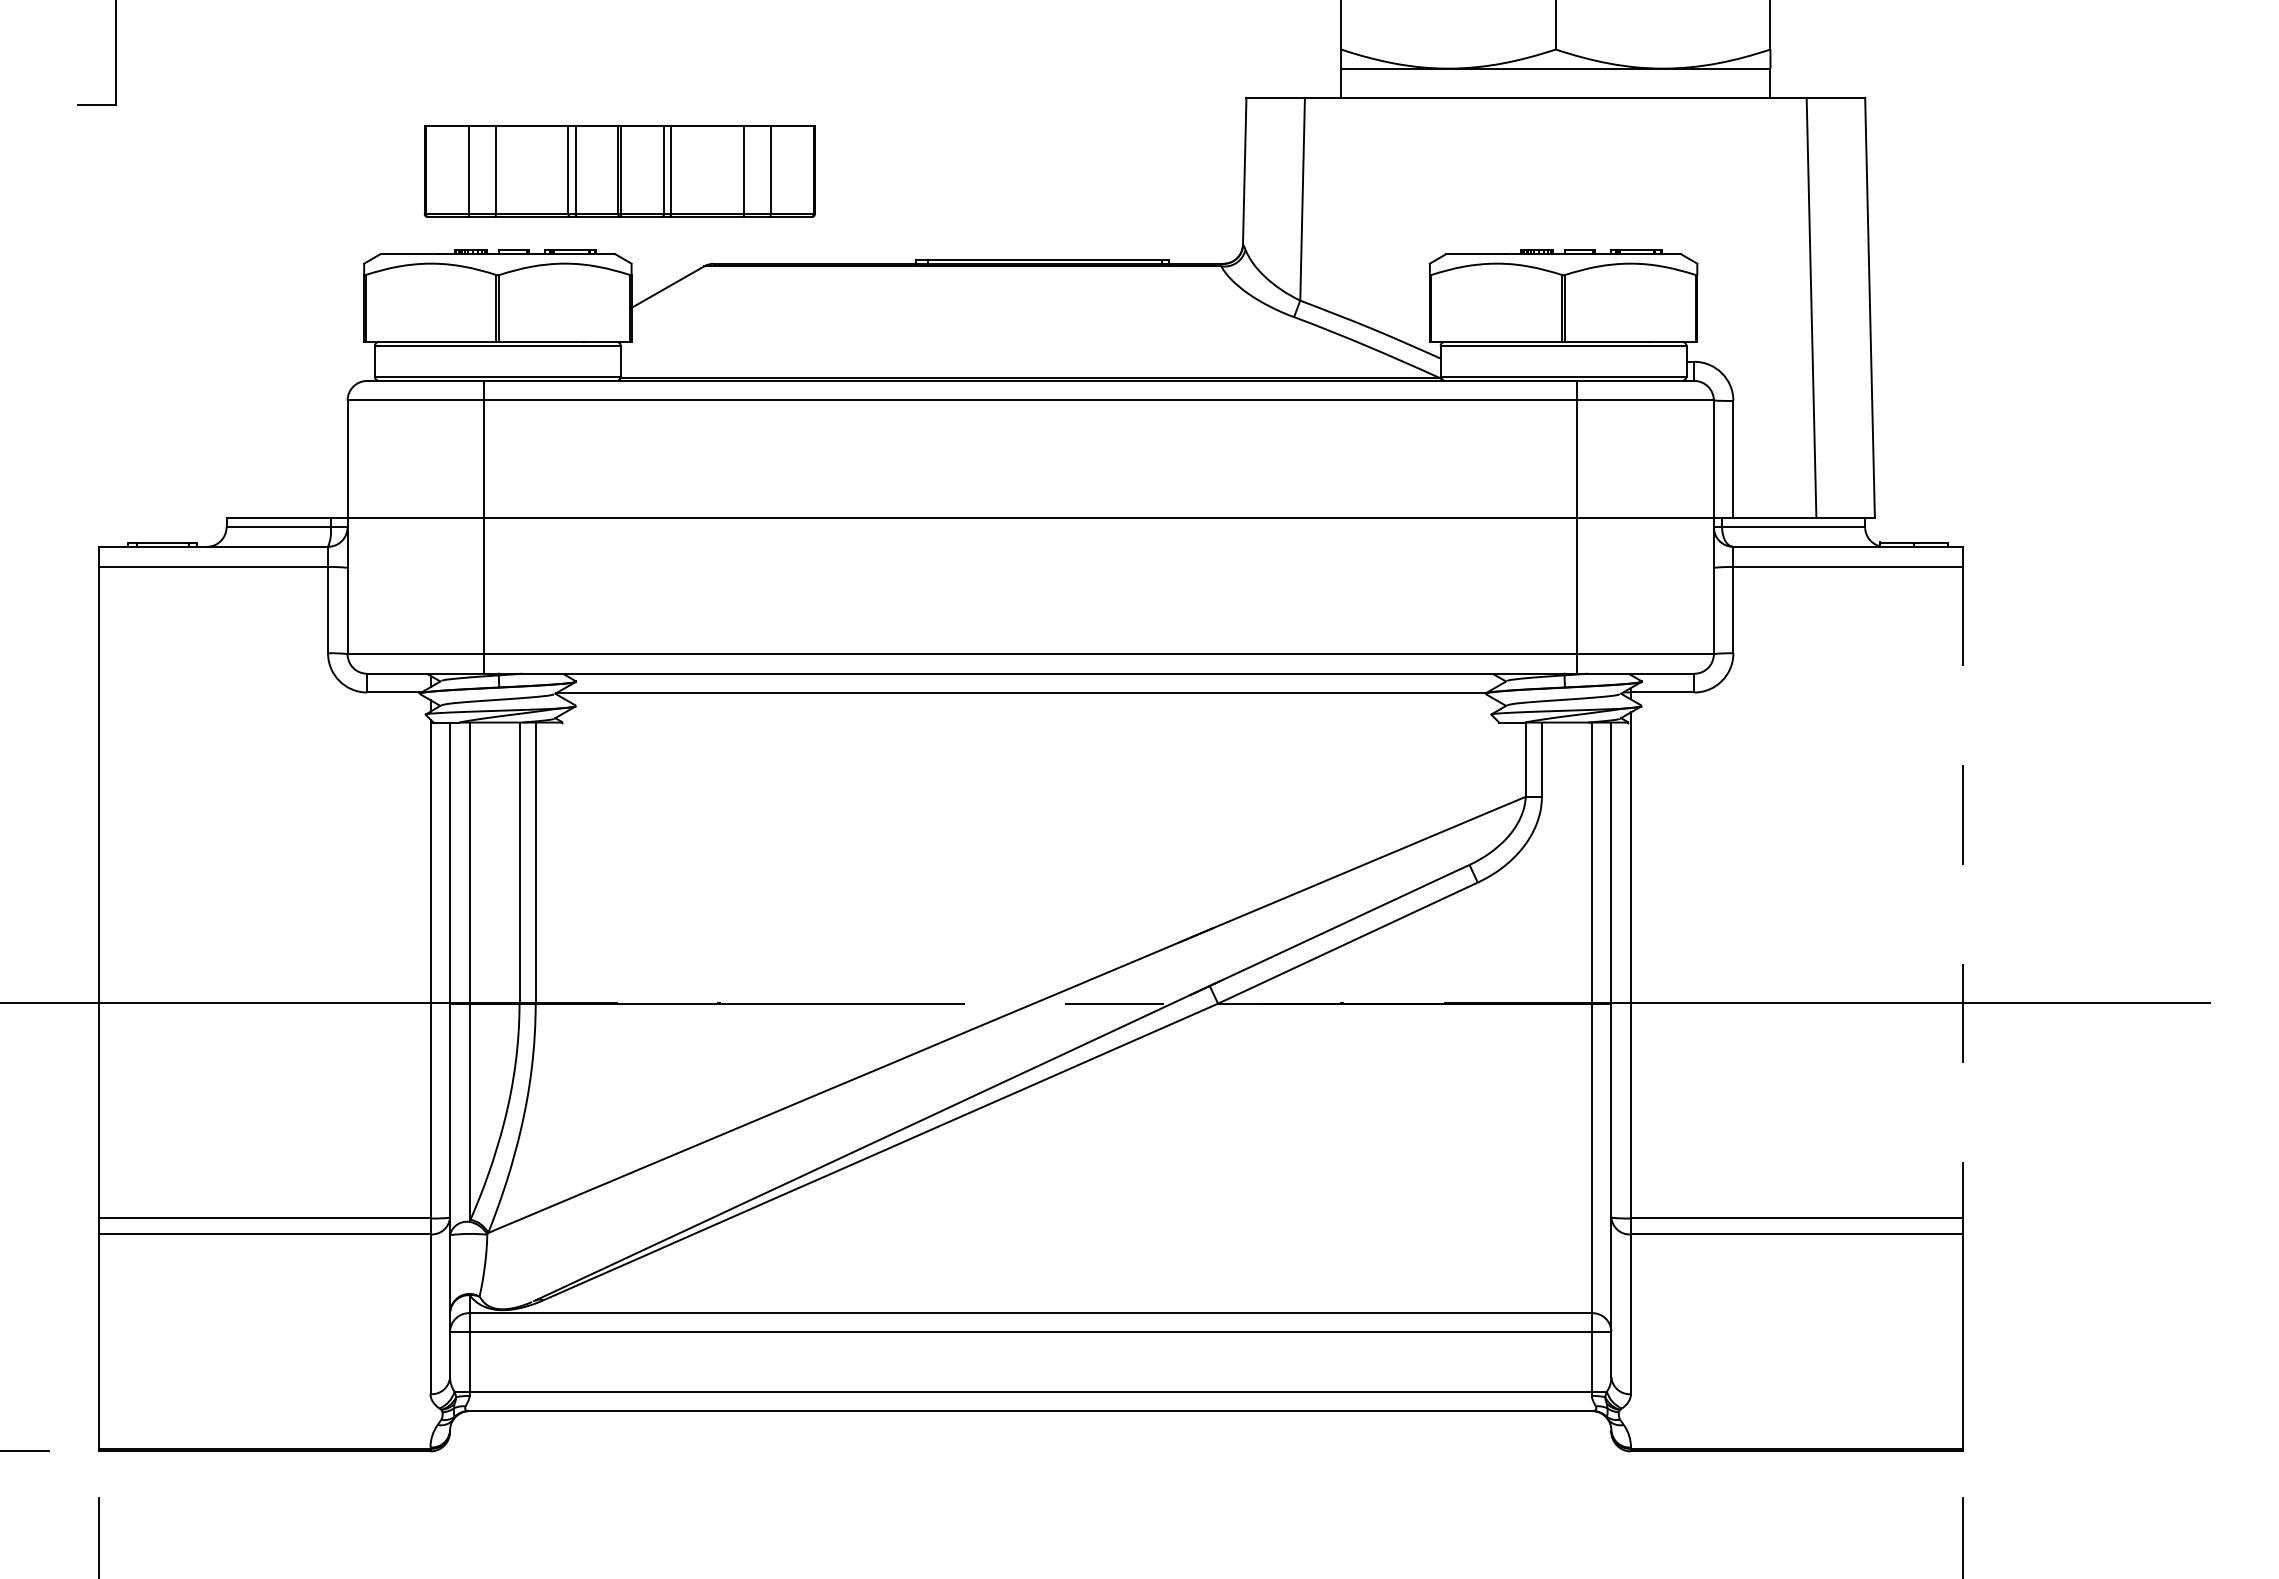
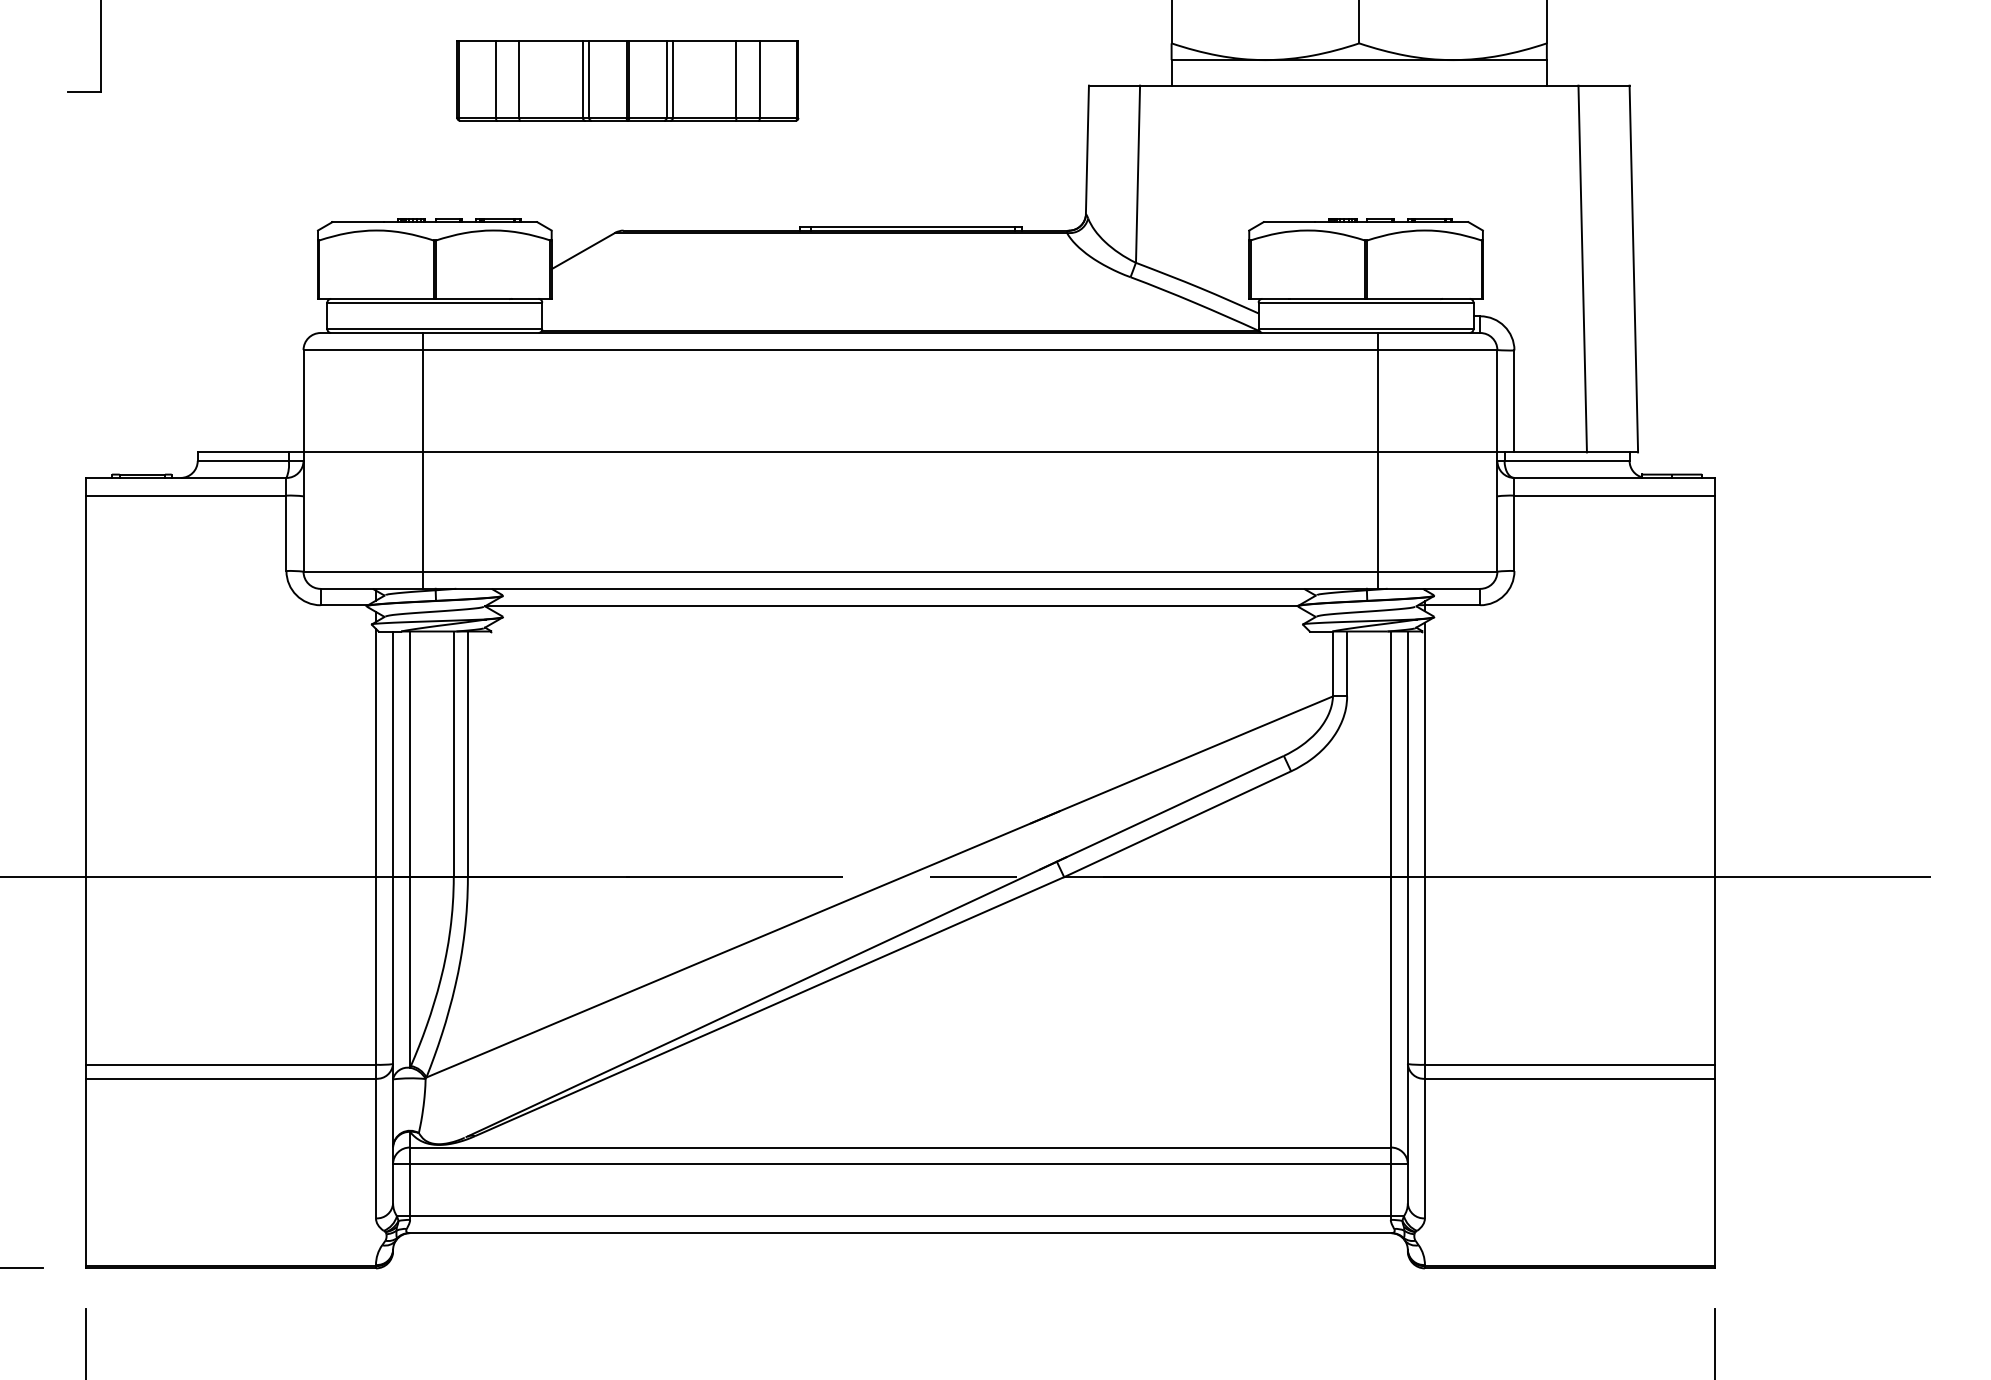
part: (619, 171) -> (627, 80), moved
line: (1962, 892) -> (1714, 780), dashed -> solid

